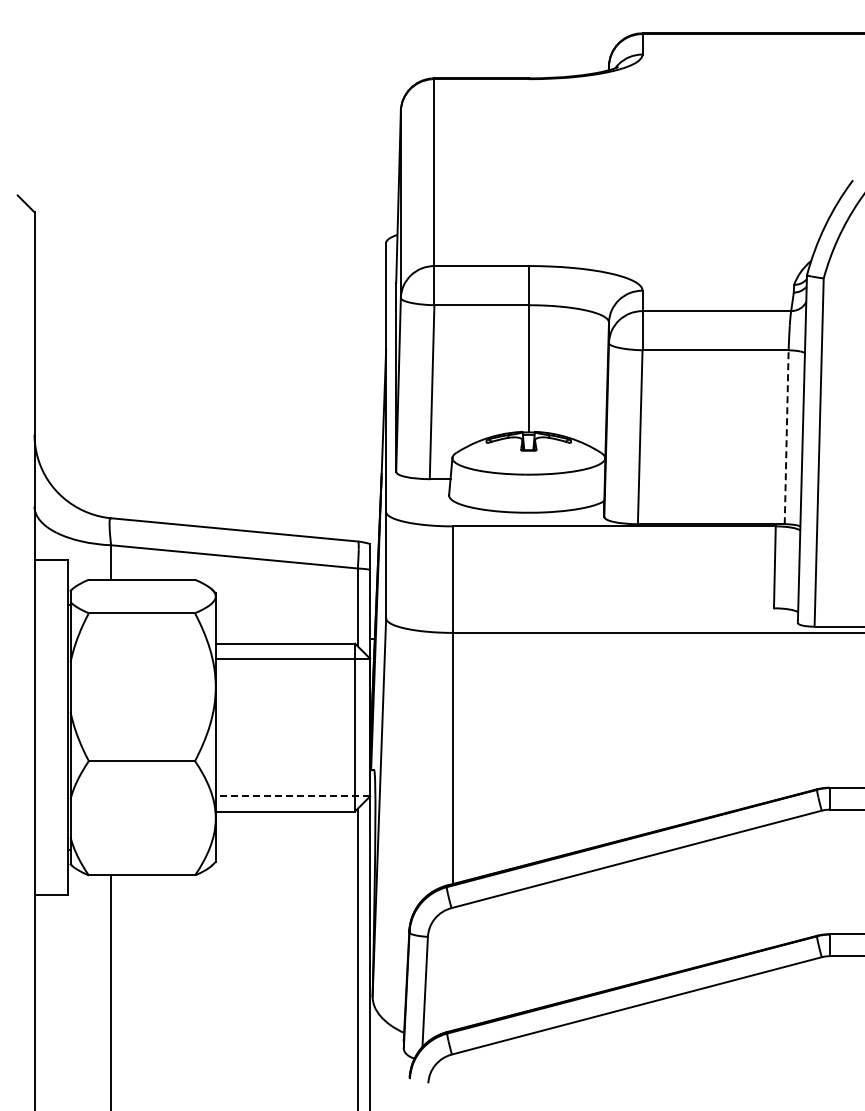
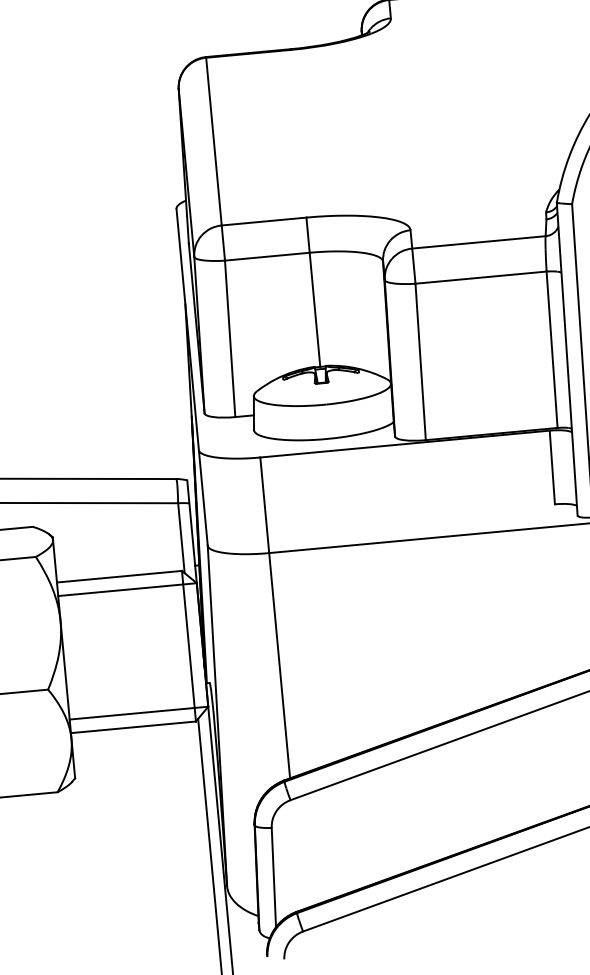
line: (786, 437) -> (551, 350), dashed -> solid
line: (292, 796) -> (138, 713), dashed -> solid

